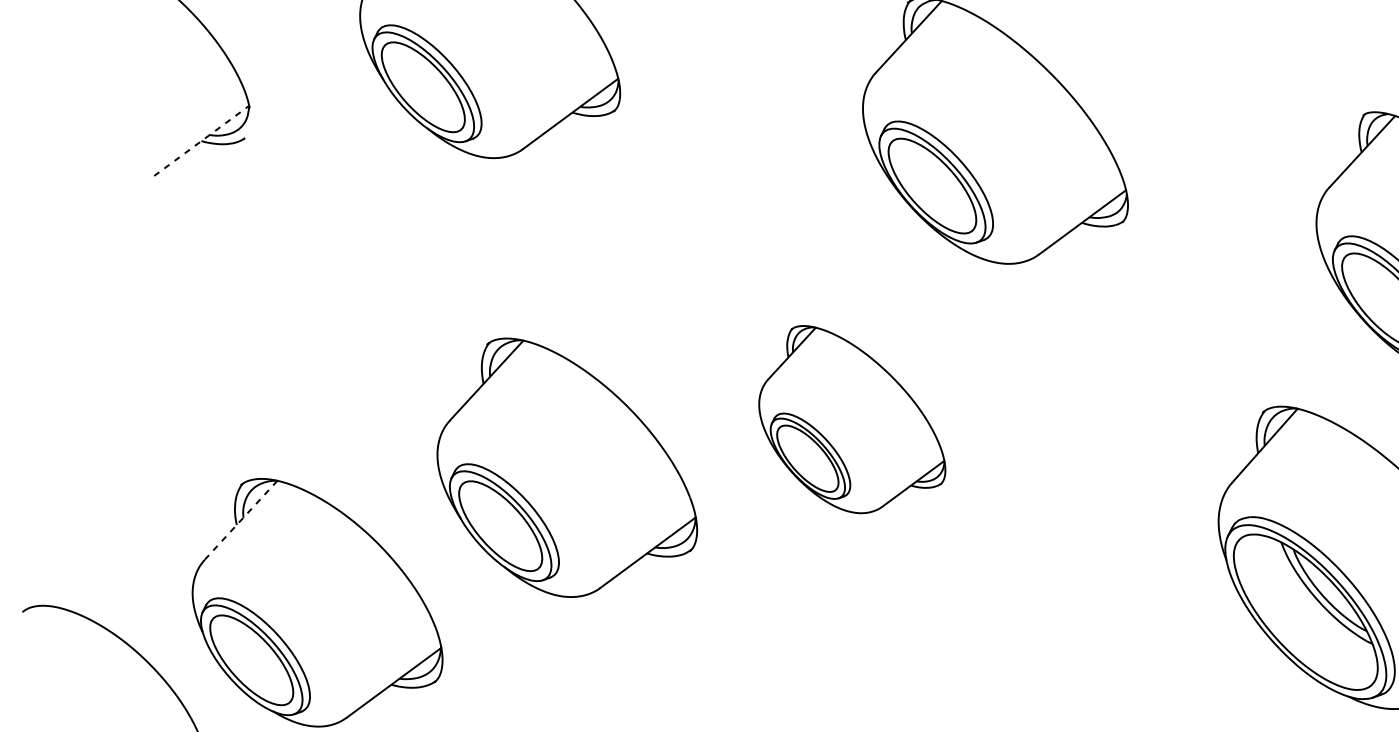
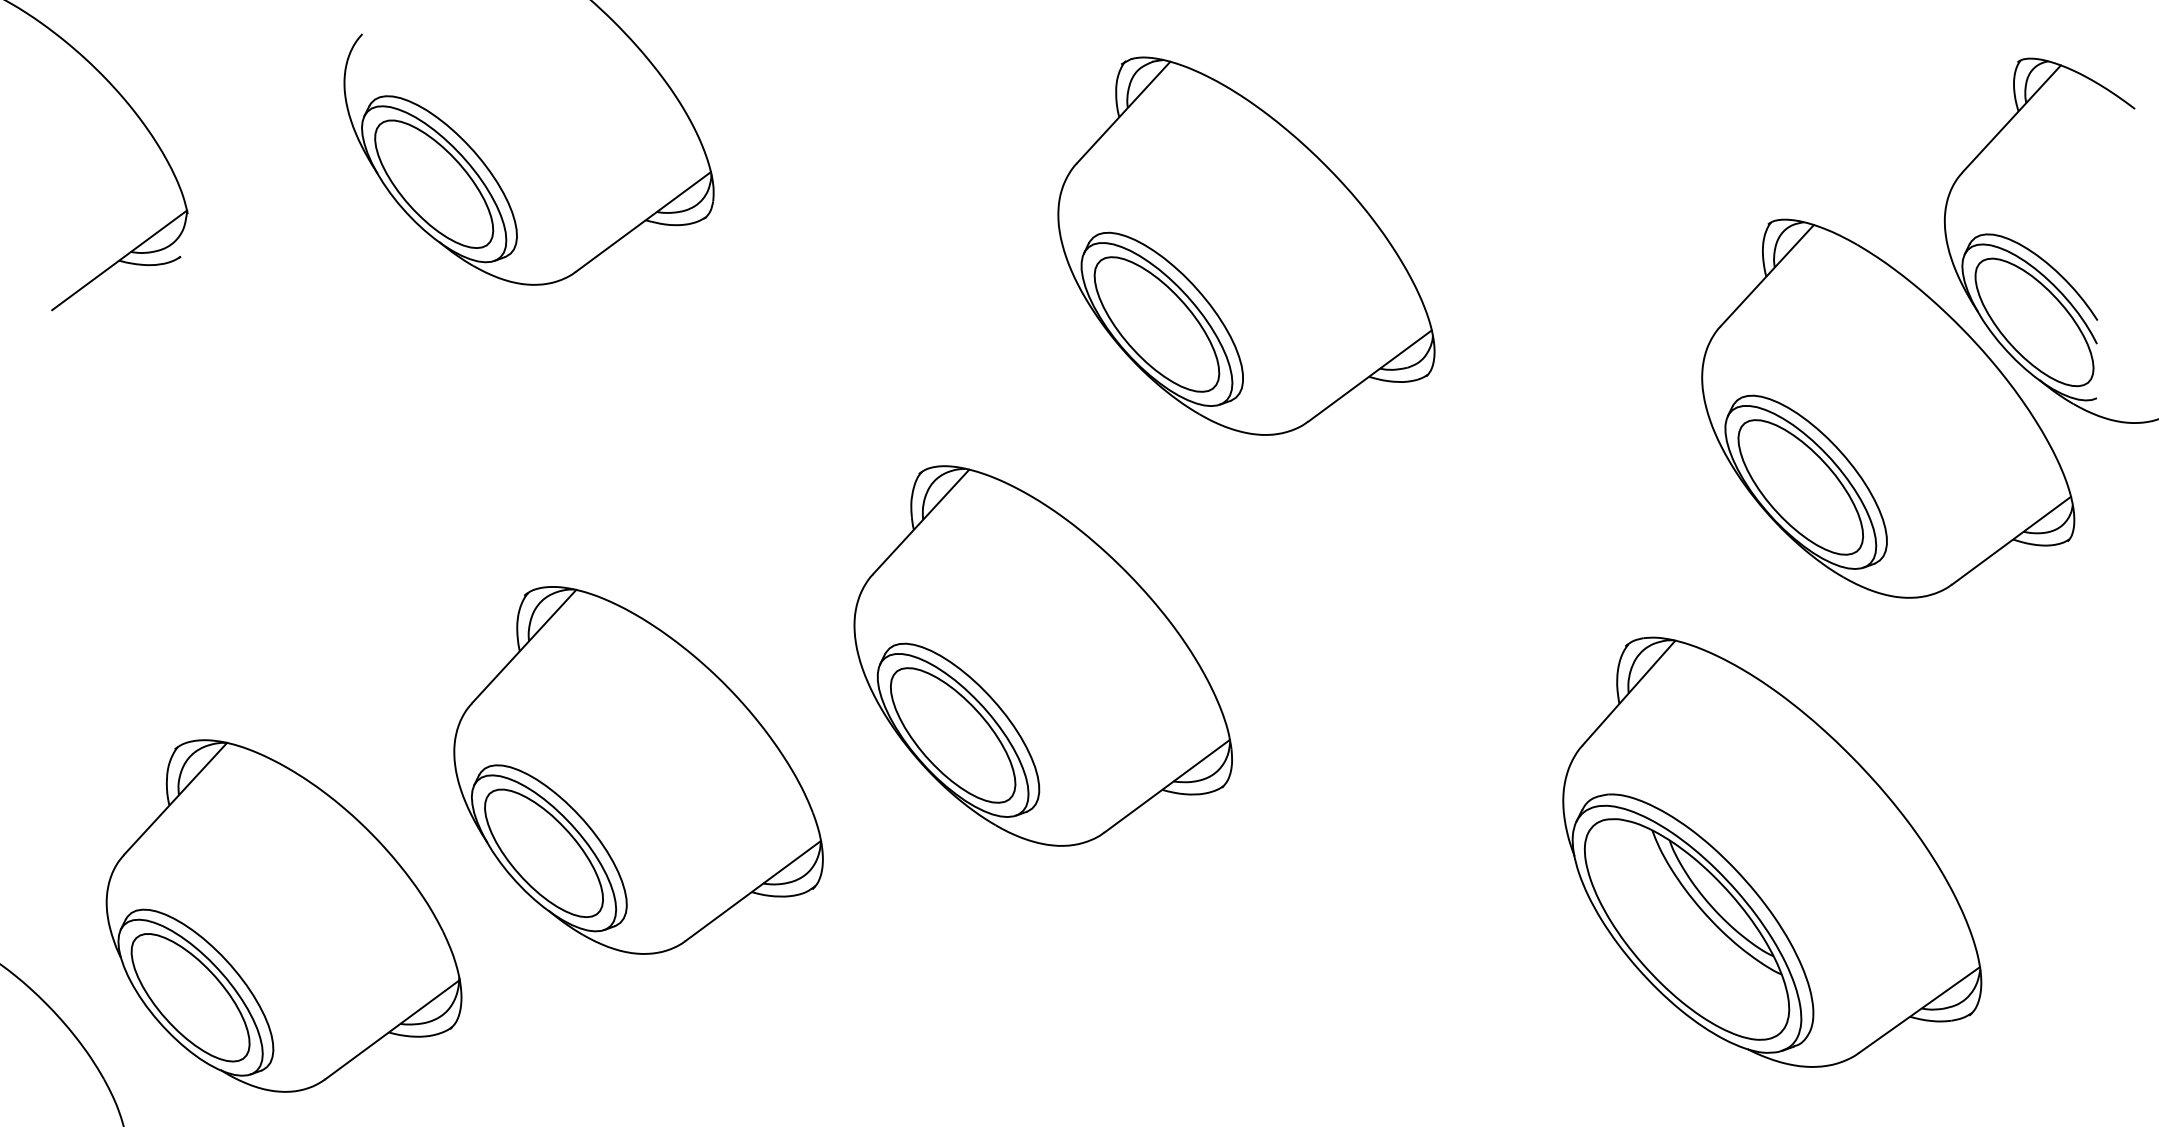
line: (201, 141) -> (119, 260), dashed -> solid
part: (851, 419) -> (1042, 655), size x1.43
part: (567, 467) -> (638, 770), moved
line: (241, 519) -> (175, 798), dashed -> solid

